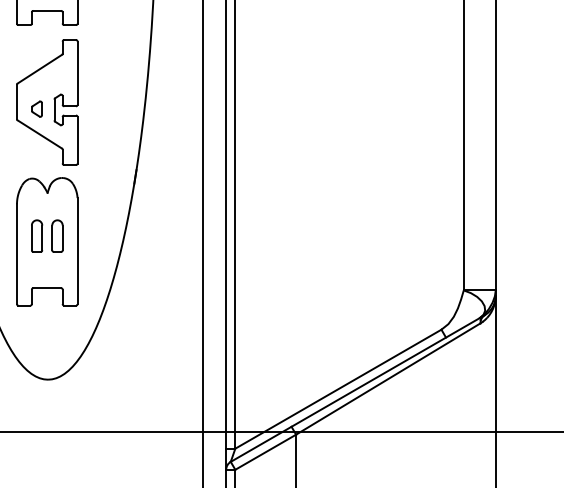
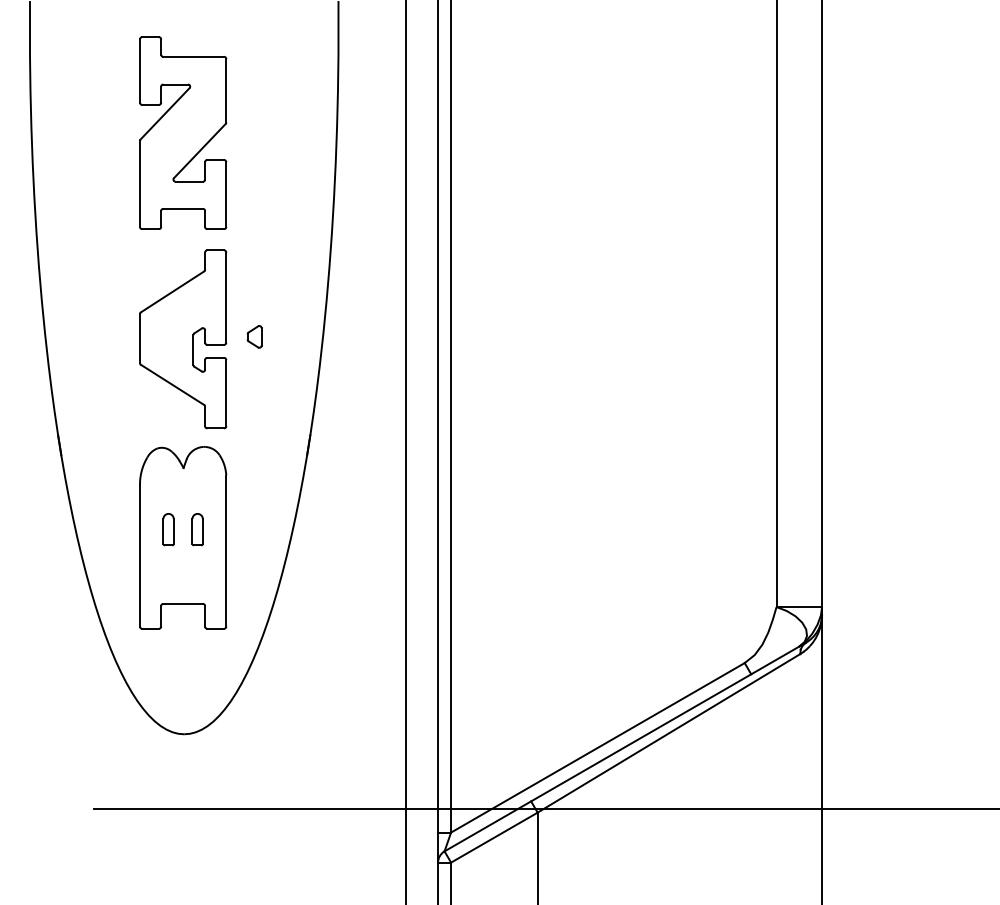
part: (36, 108) -> (254, 336), moved
part: (36, 235) -> (168, 529), size x0.7
part: (57, 235) -> (197, 529), size x0.7

